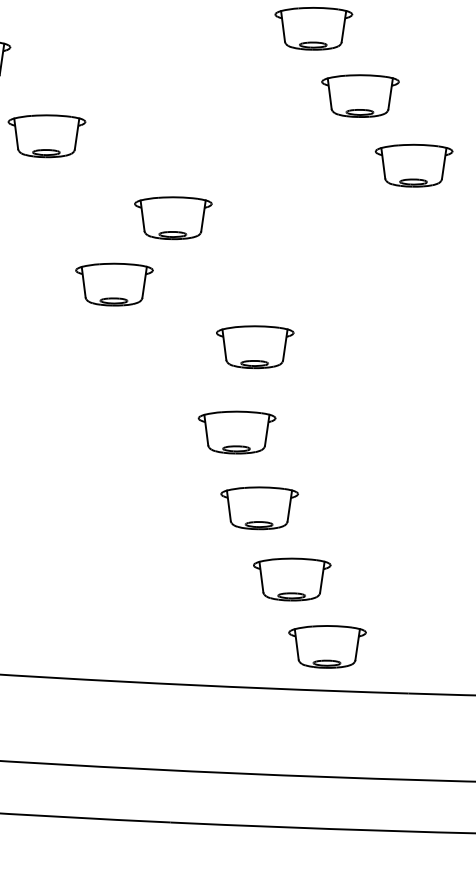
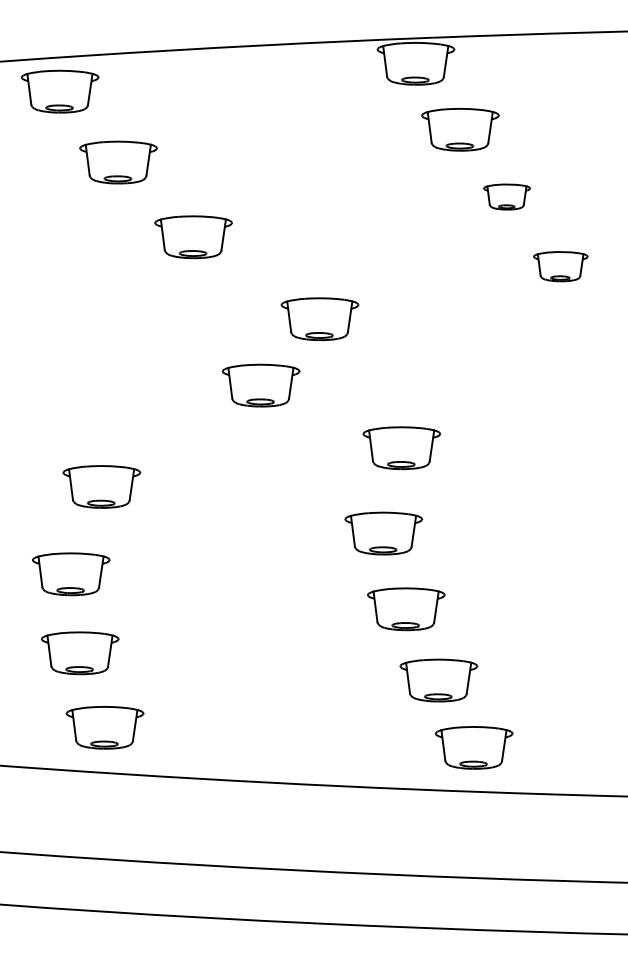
part: (359, 95) -> (506, 196), size x0.6
part: (413, 165) -> (560, 266), size x0.7

